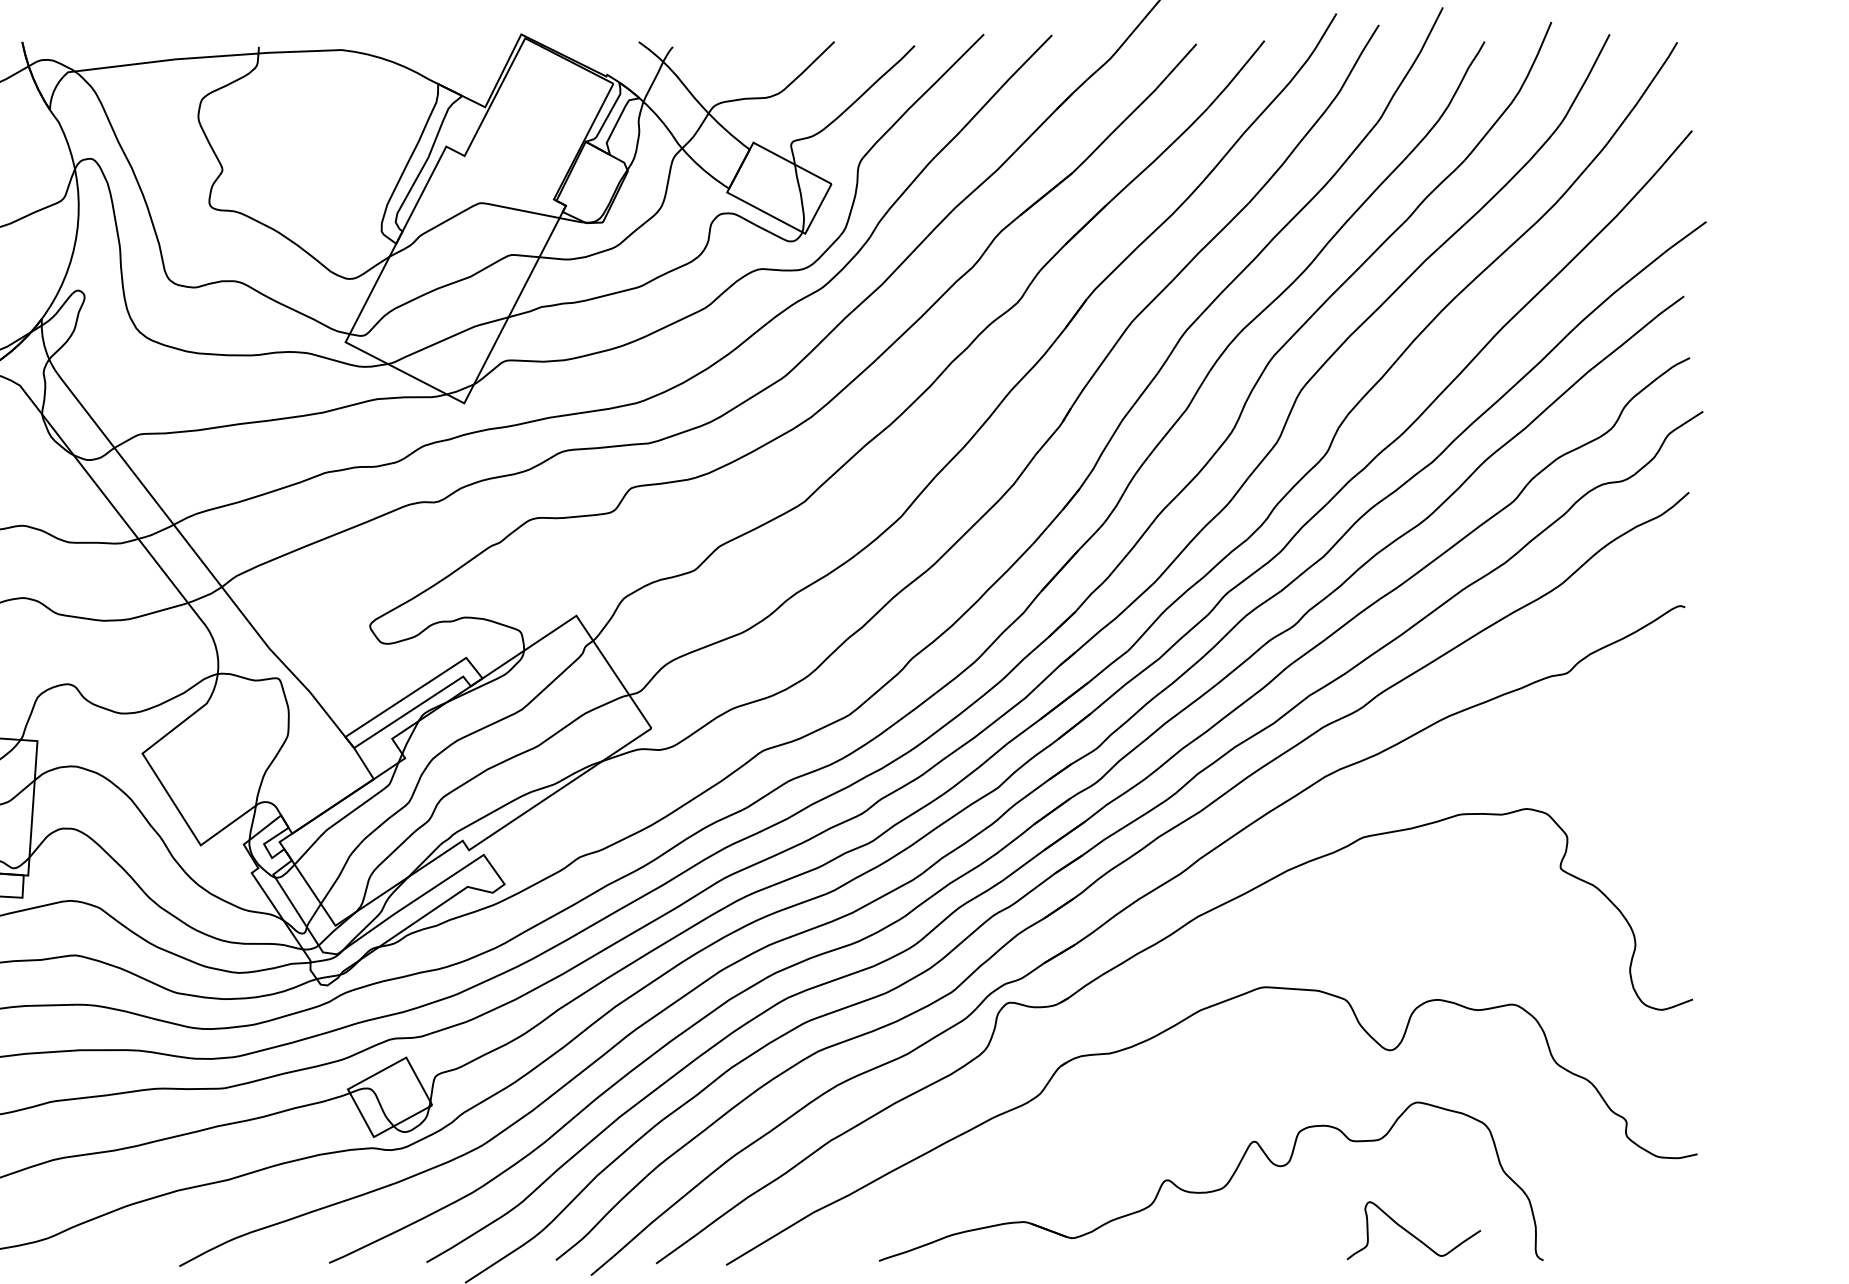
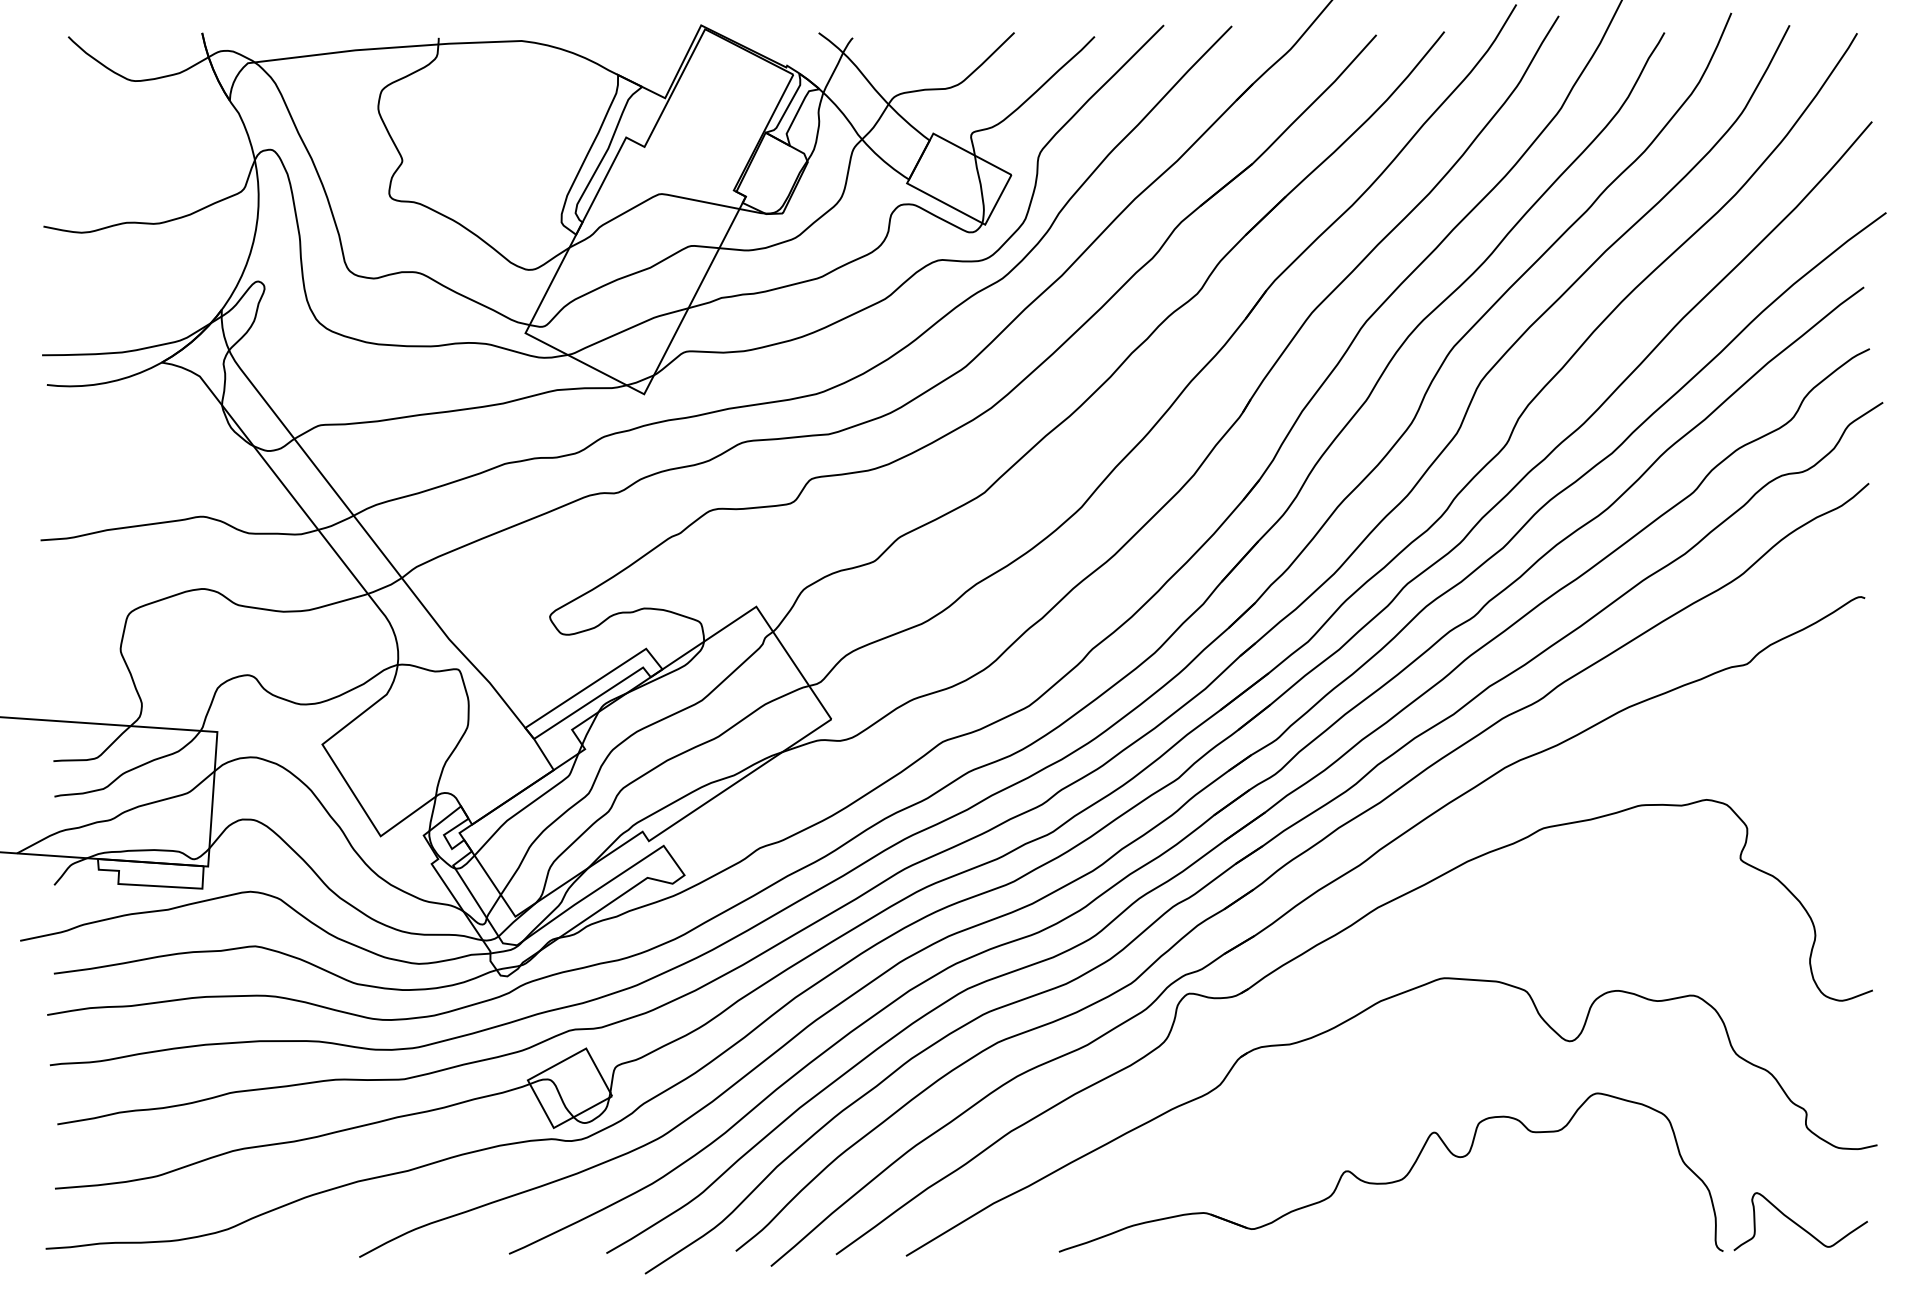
curve: (1410, 1232) -> (1797, 1223), moved

